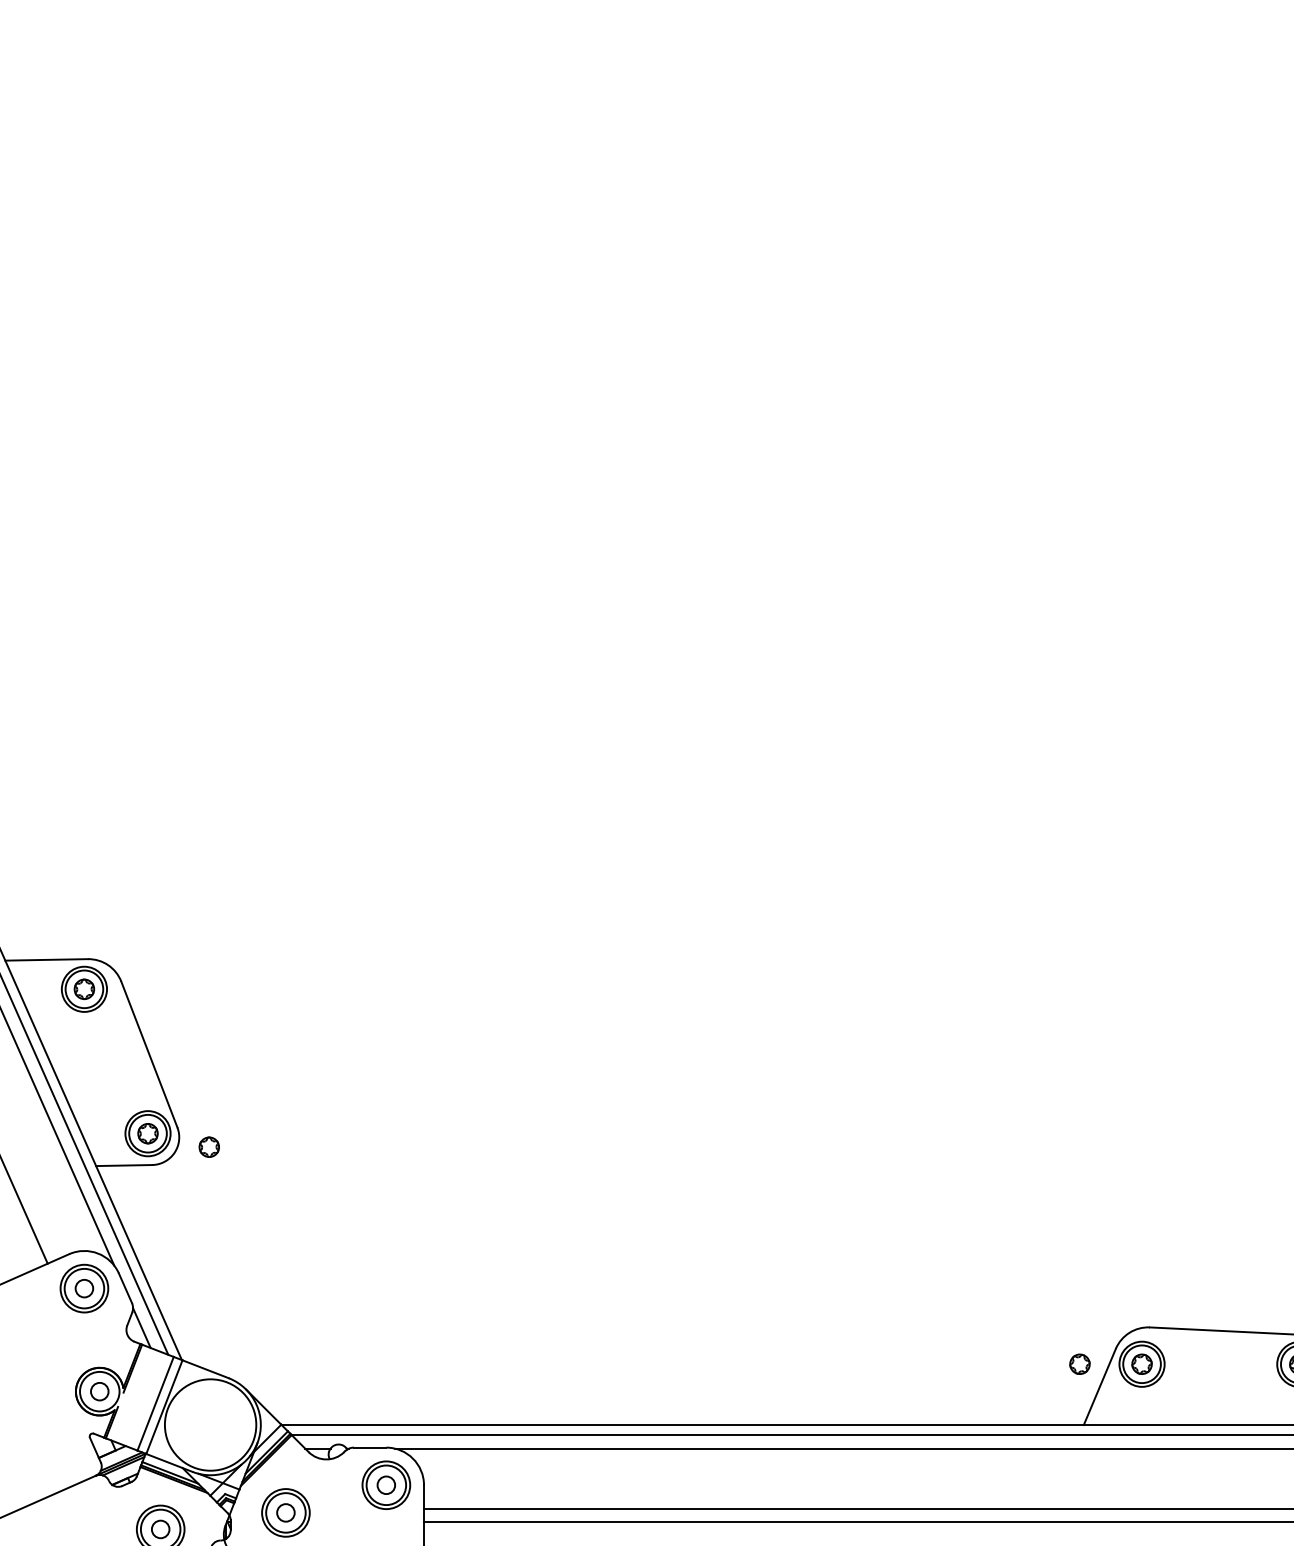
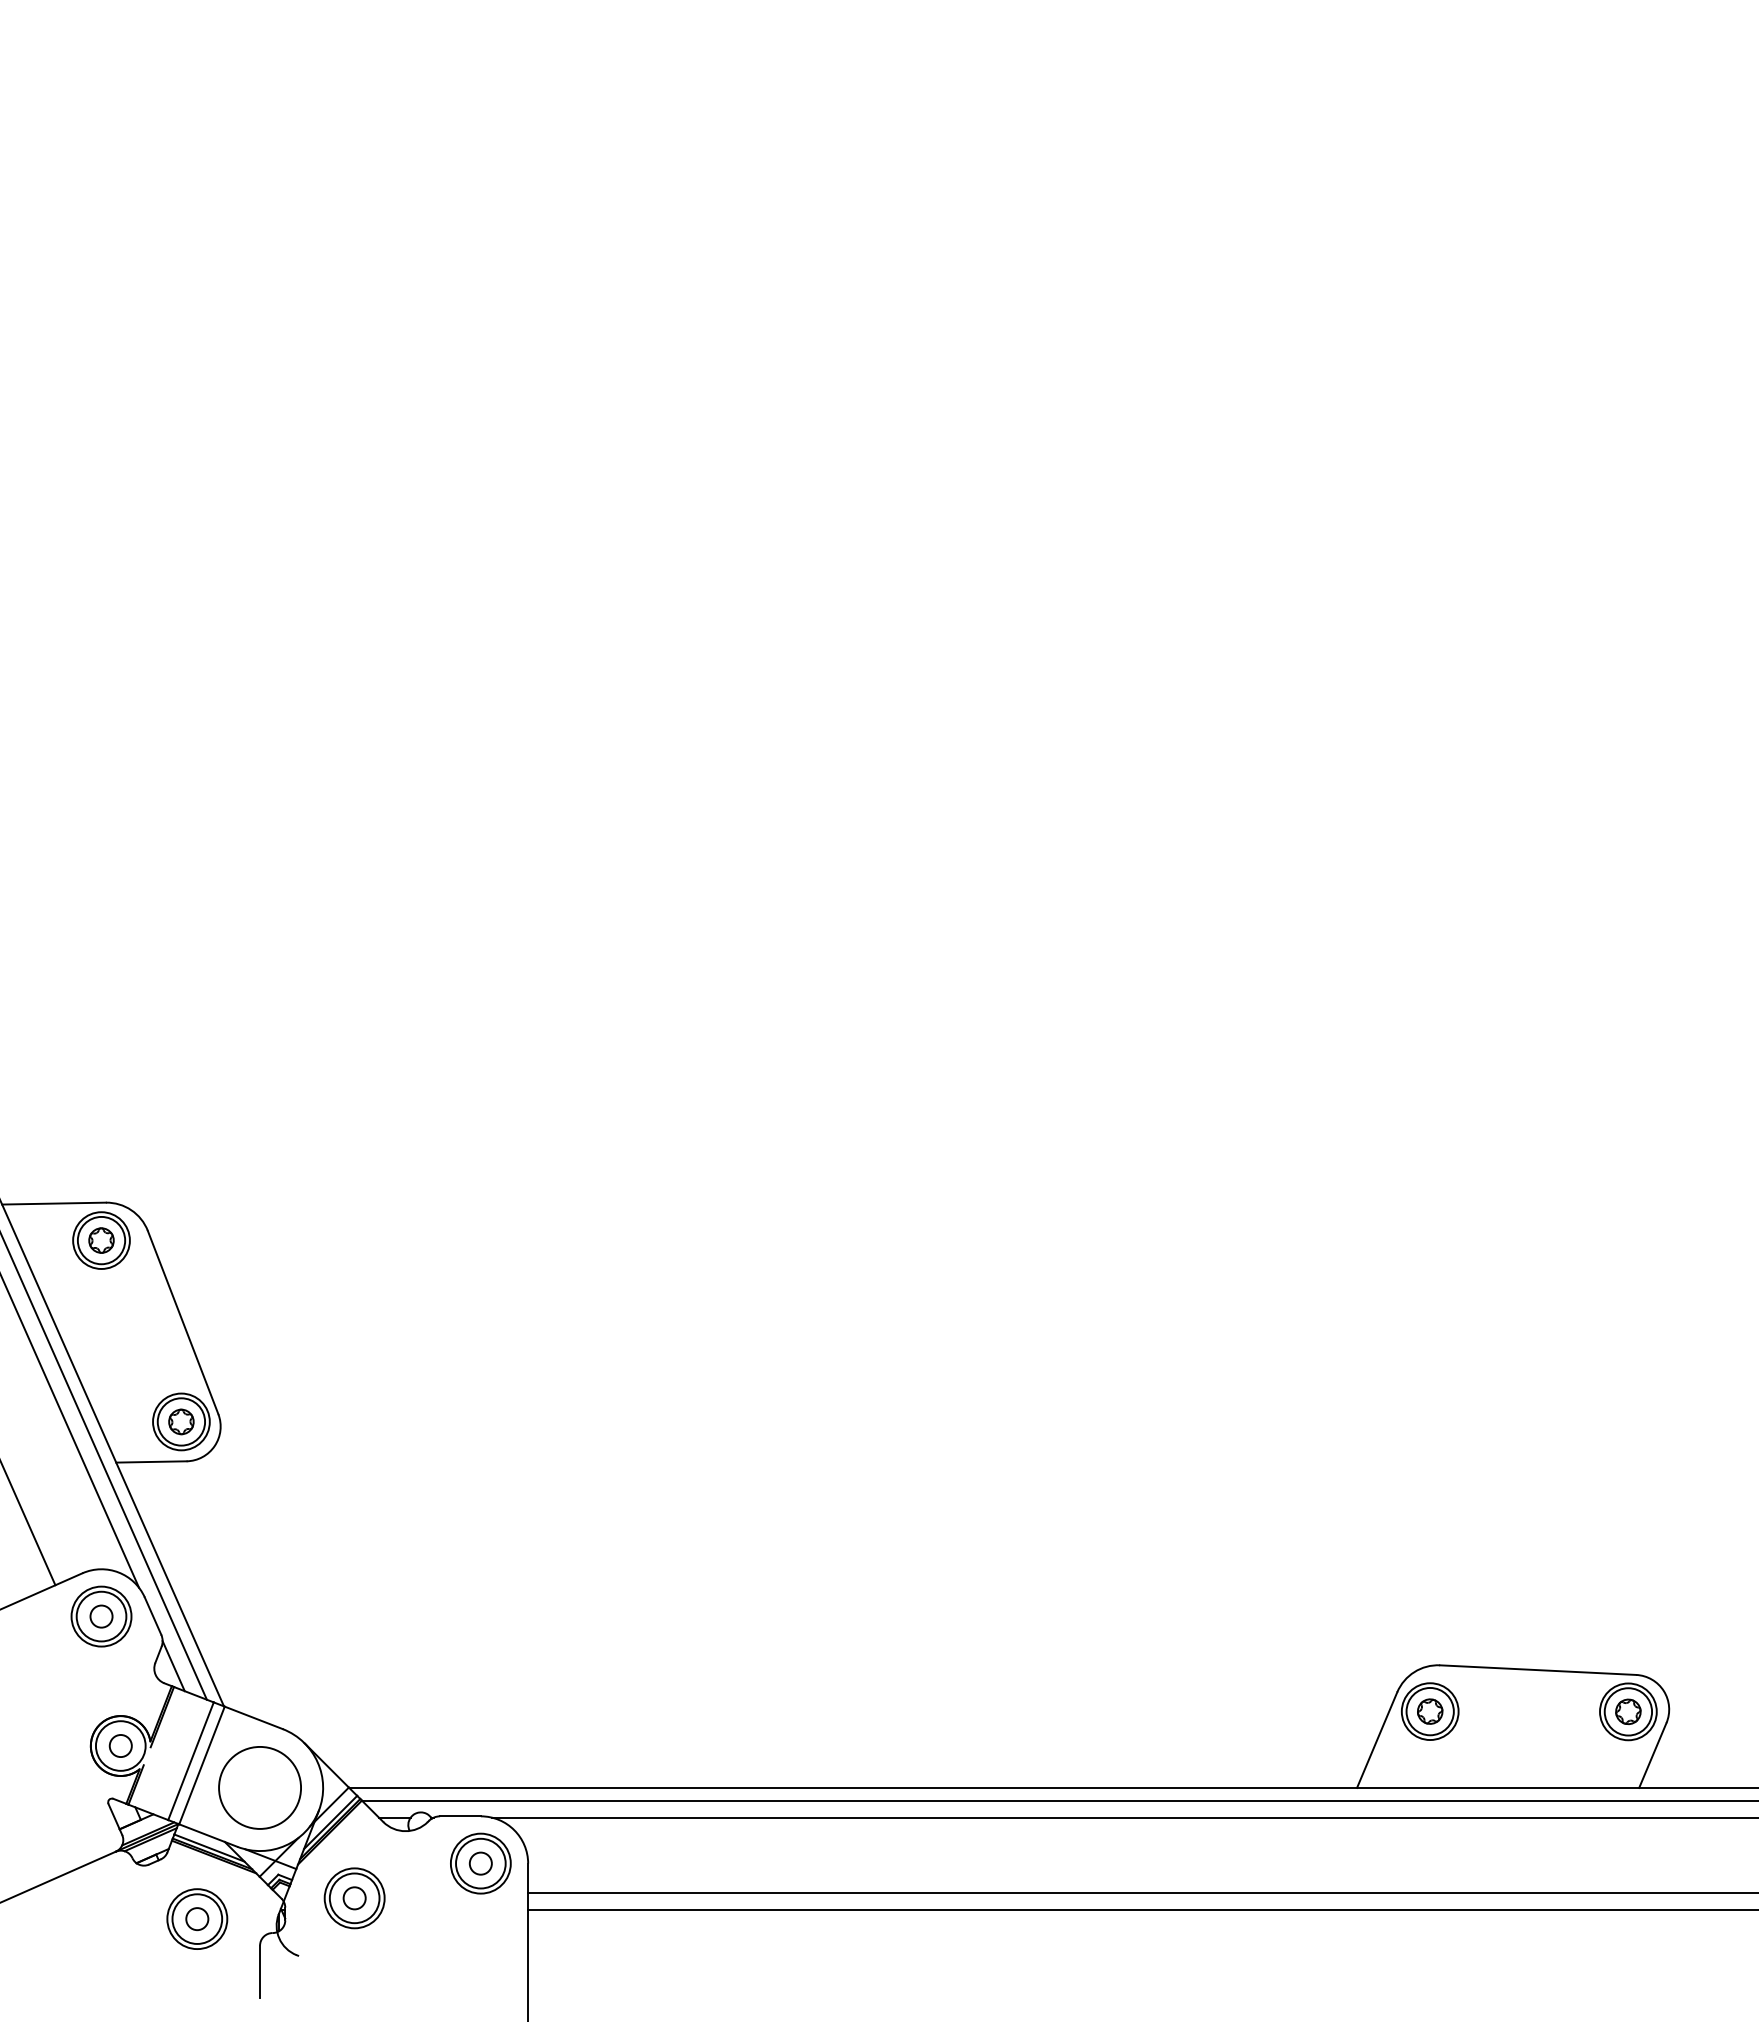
part: (209, 1146) -> (258, 1438), removed
part: (1080, 1364) -> (1352, 1711), removed
circle: (210, 1424) -> (260, 1787), size x0.71

